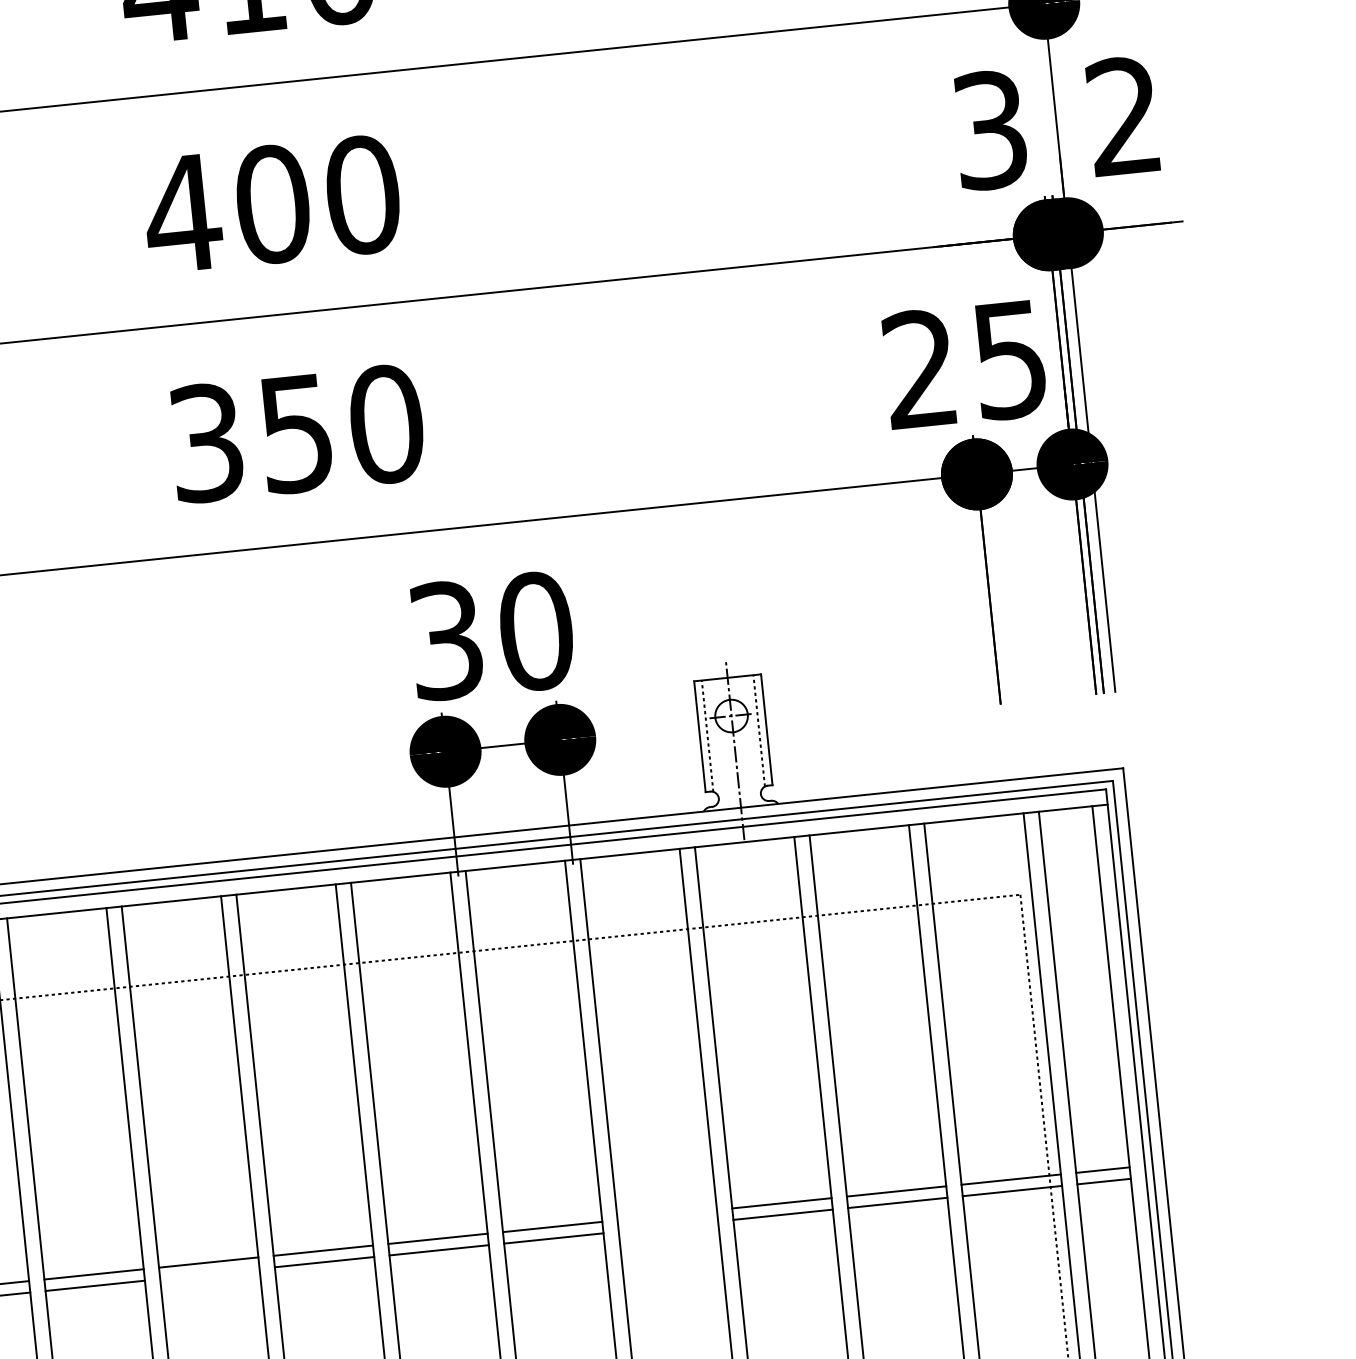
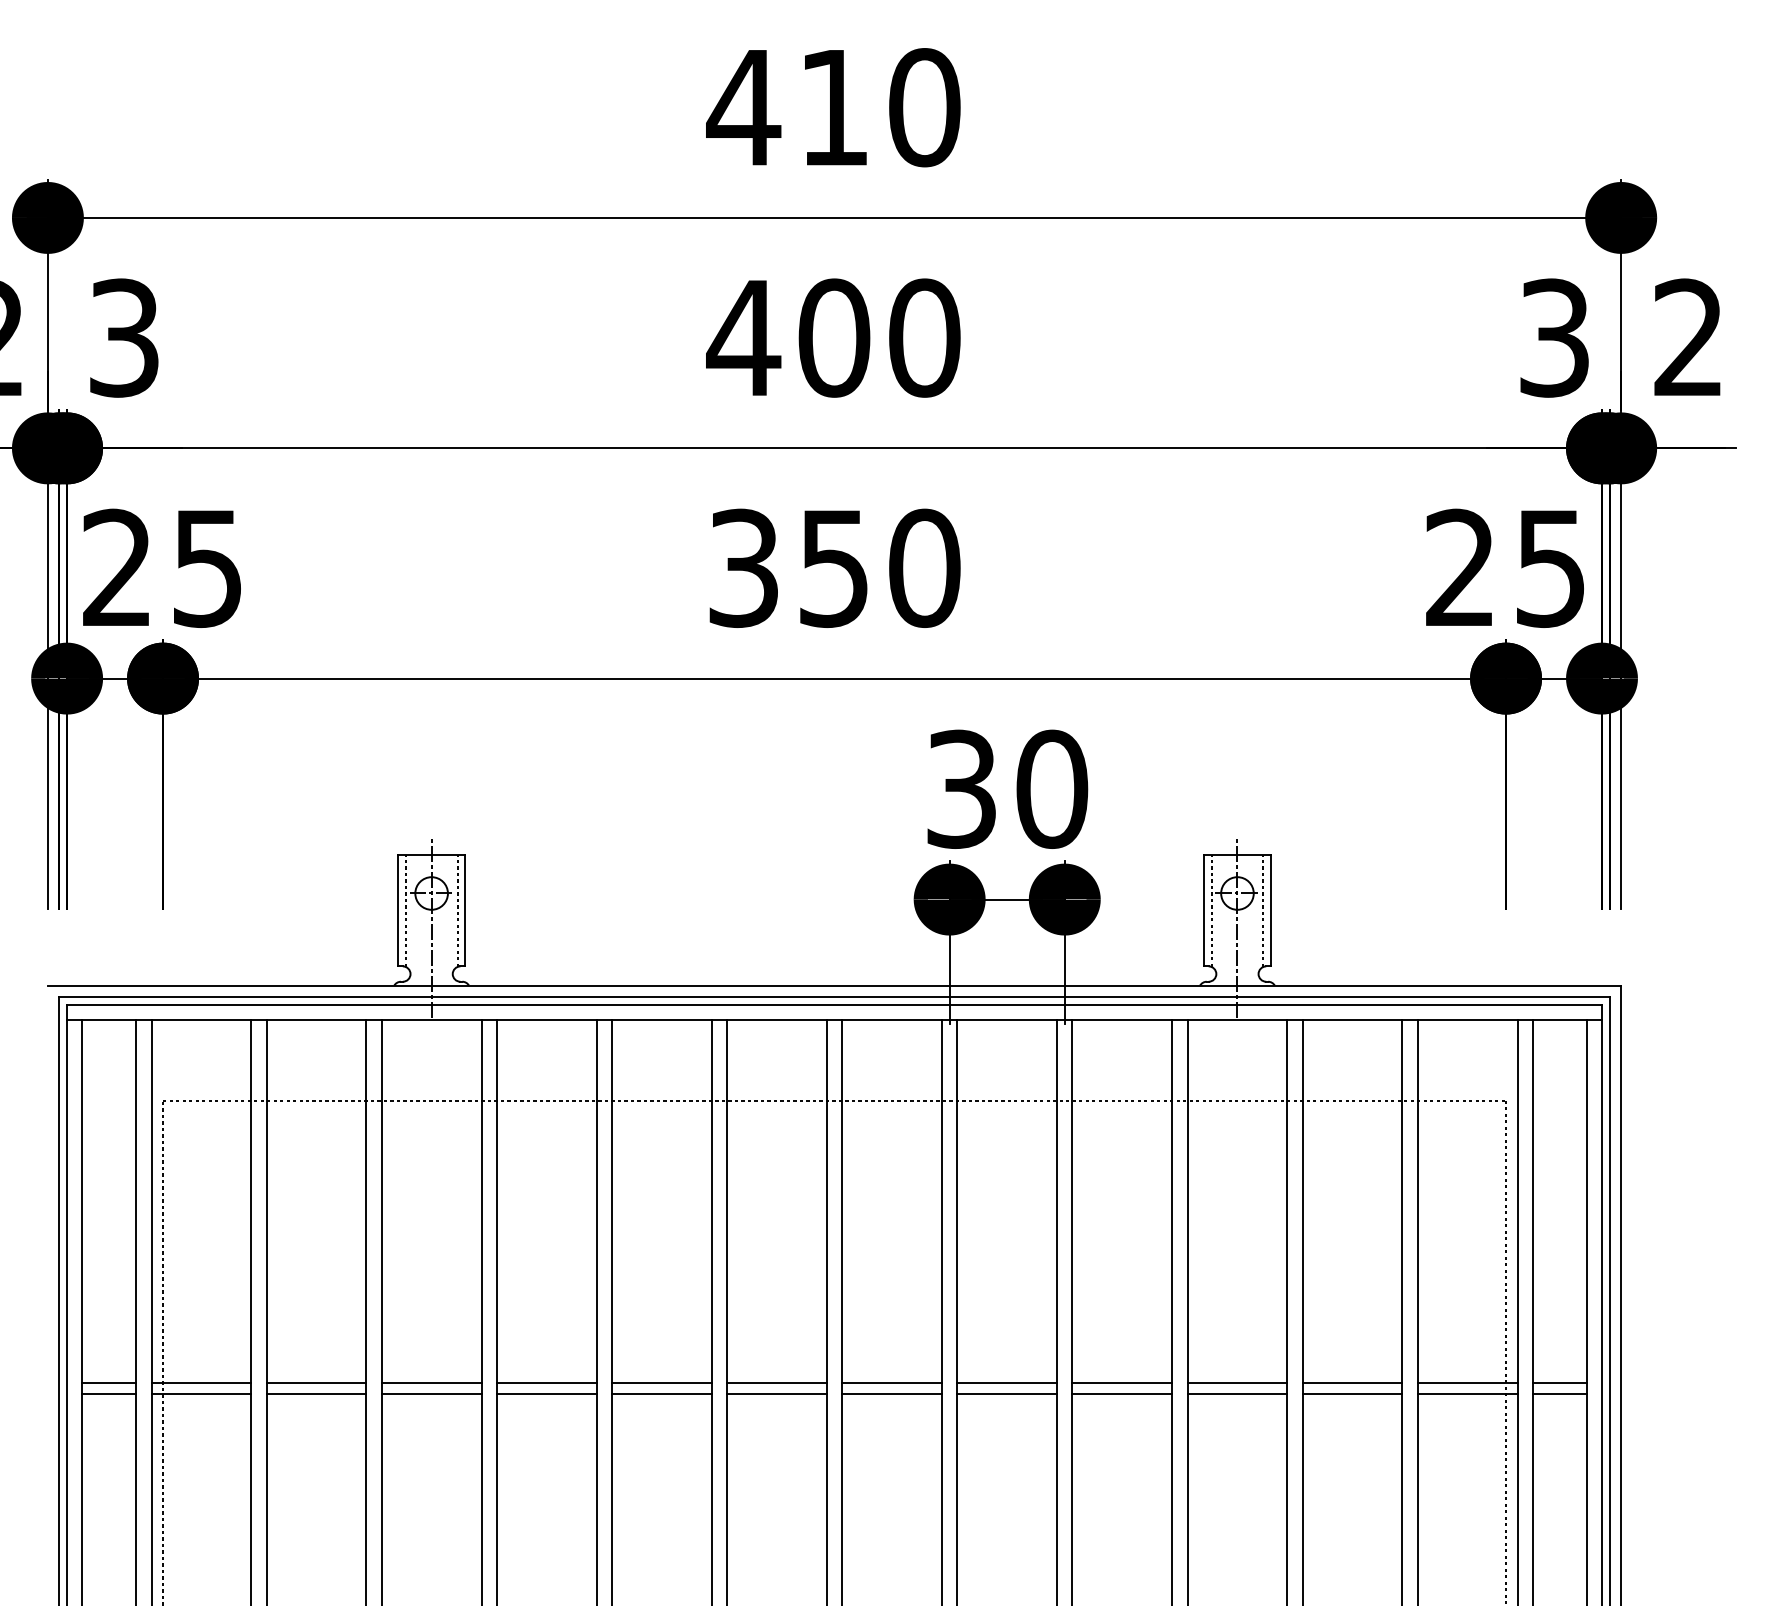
line: (667, 1214) -> (1122, 1382), added
line: (668, 1226) -> (1122, 1394), added
line: (209, 1274) -> (661, 1394), added

